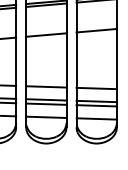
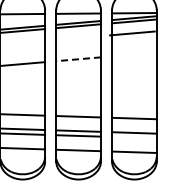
line: (96, 30) -> (132, 33), moved
line: (46, 35) -> (78, 59), solid -> dashed
line: (96, 105) -> (134, 137), removed

